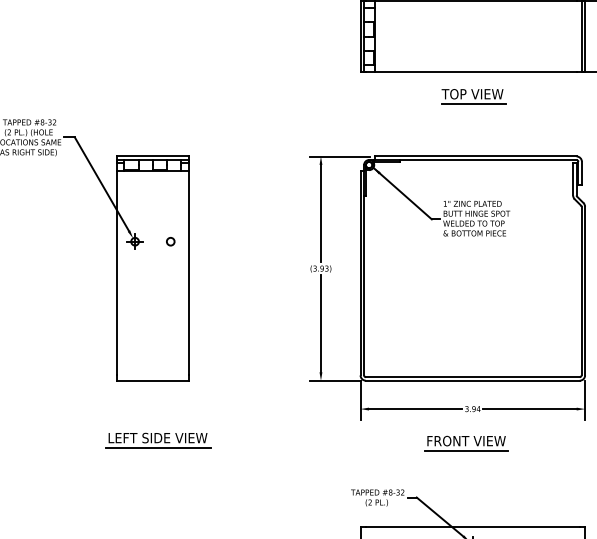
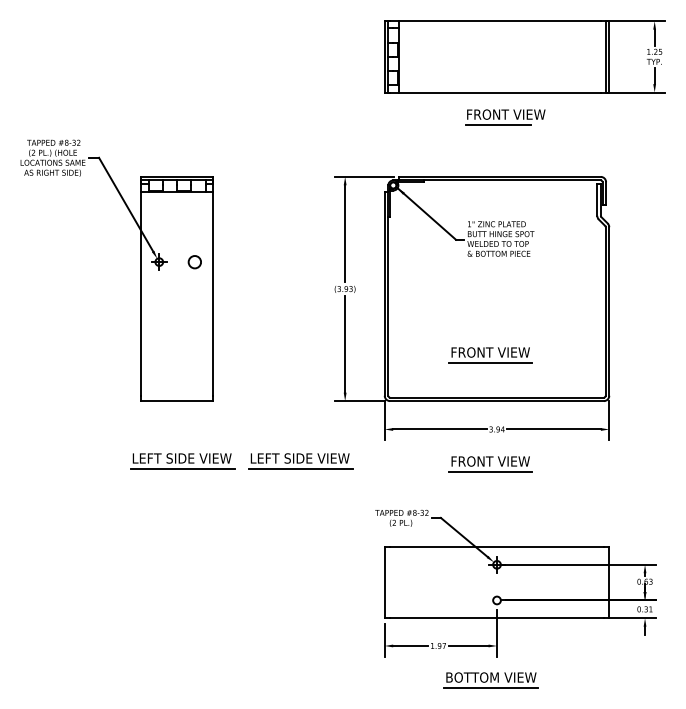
text: (481, 94) -> (505, 114), TOP VIEW -> FRONT VIEW
circle: (170, 241) -> (194, 261), size x1.6
part: (466, 335) -> (490, 355), added
part: (276, 441) -> (300, 461), added

